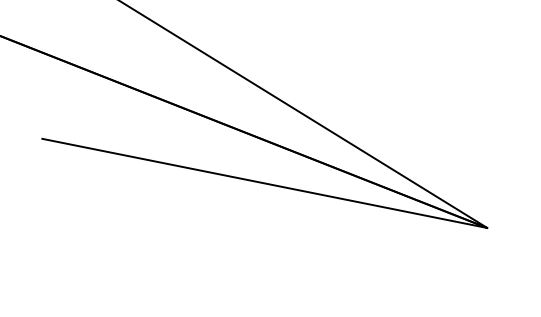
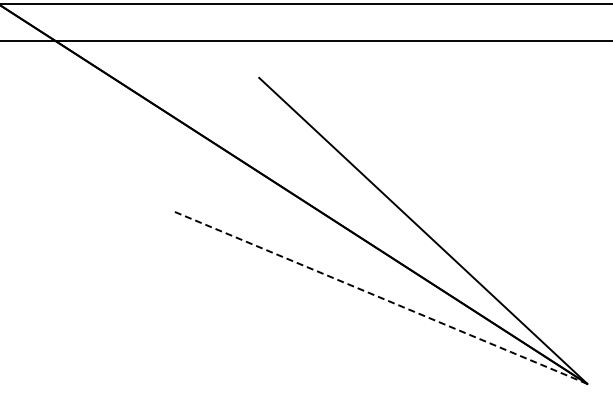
line: (263, 183) -> (379, 297), solid -> dashed

